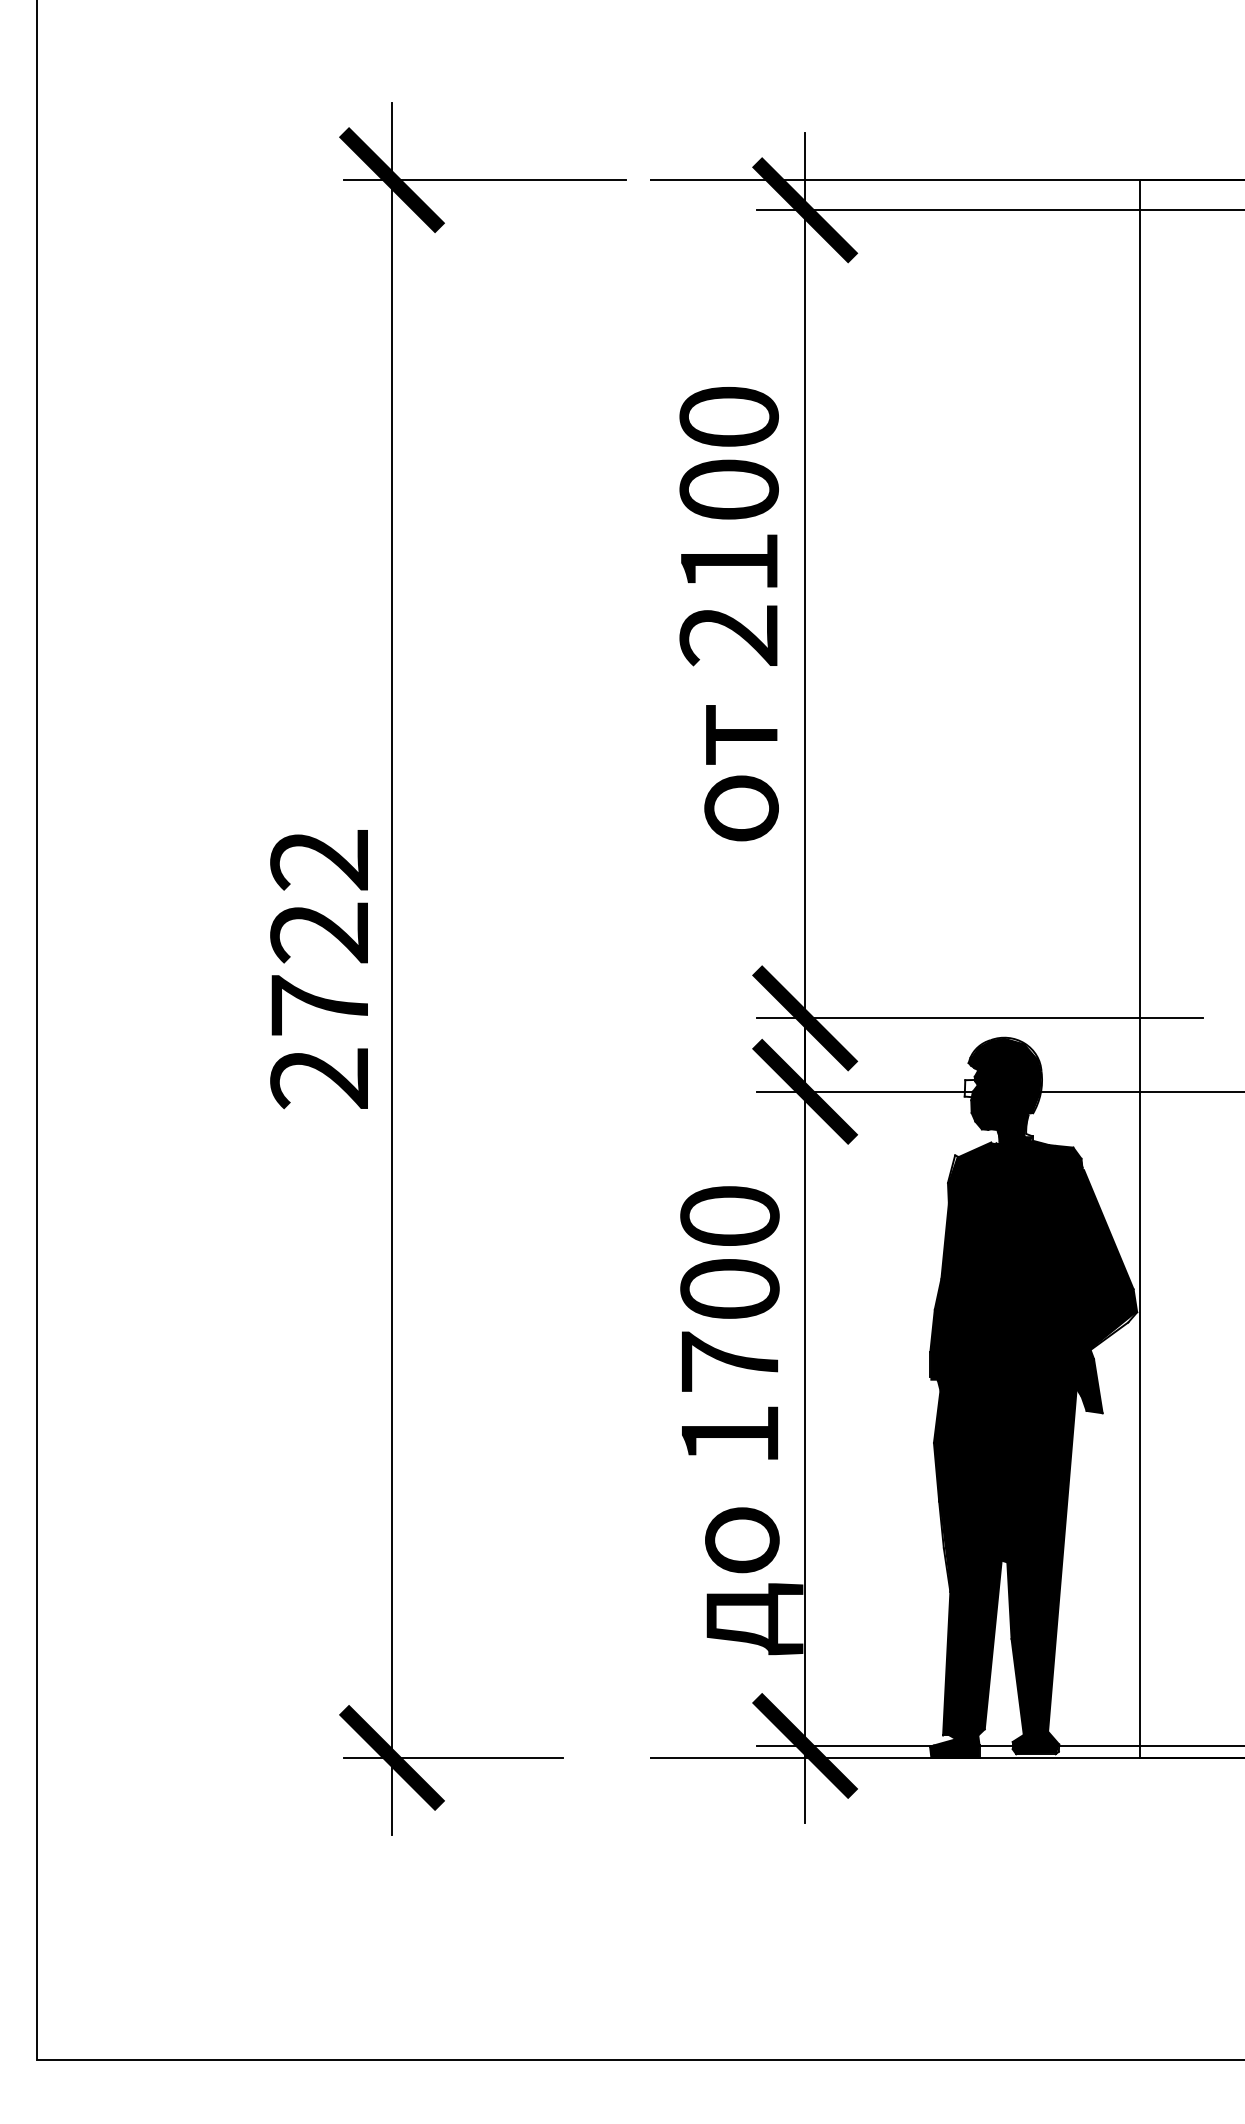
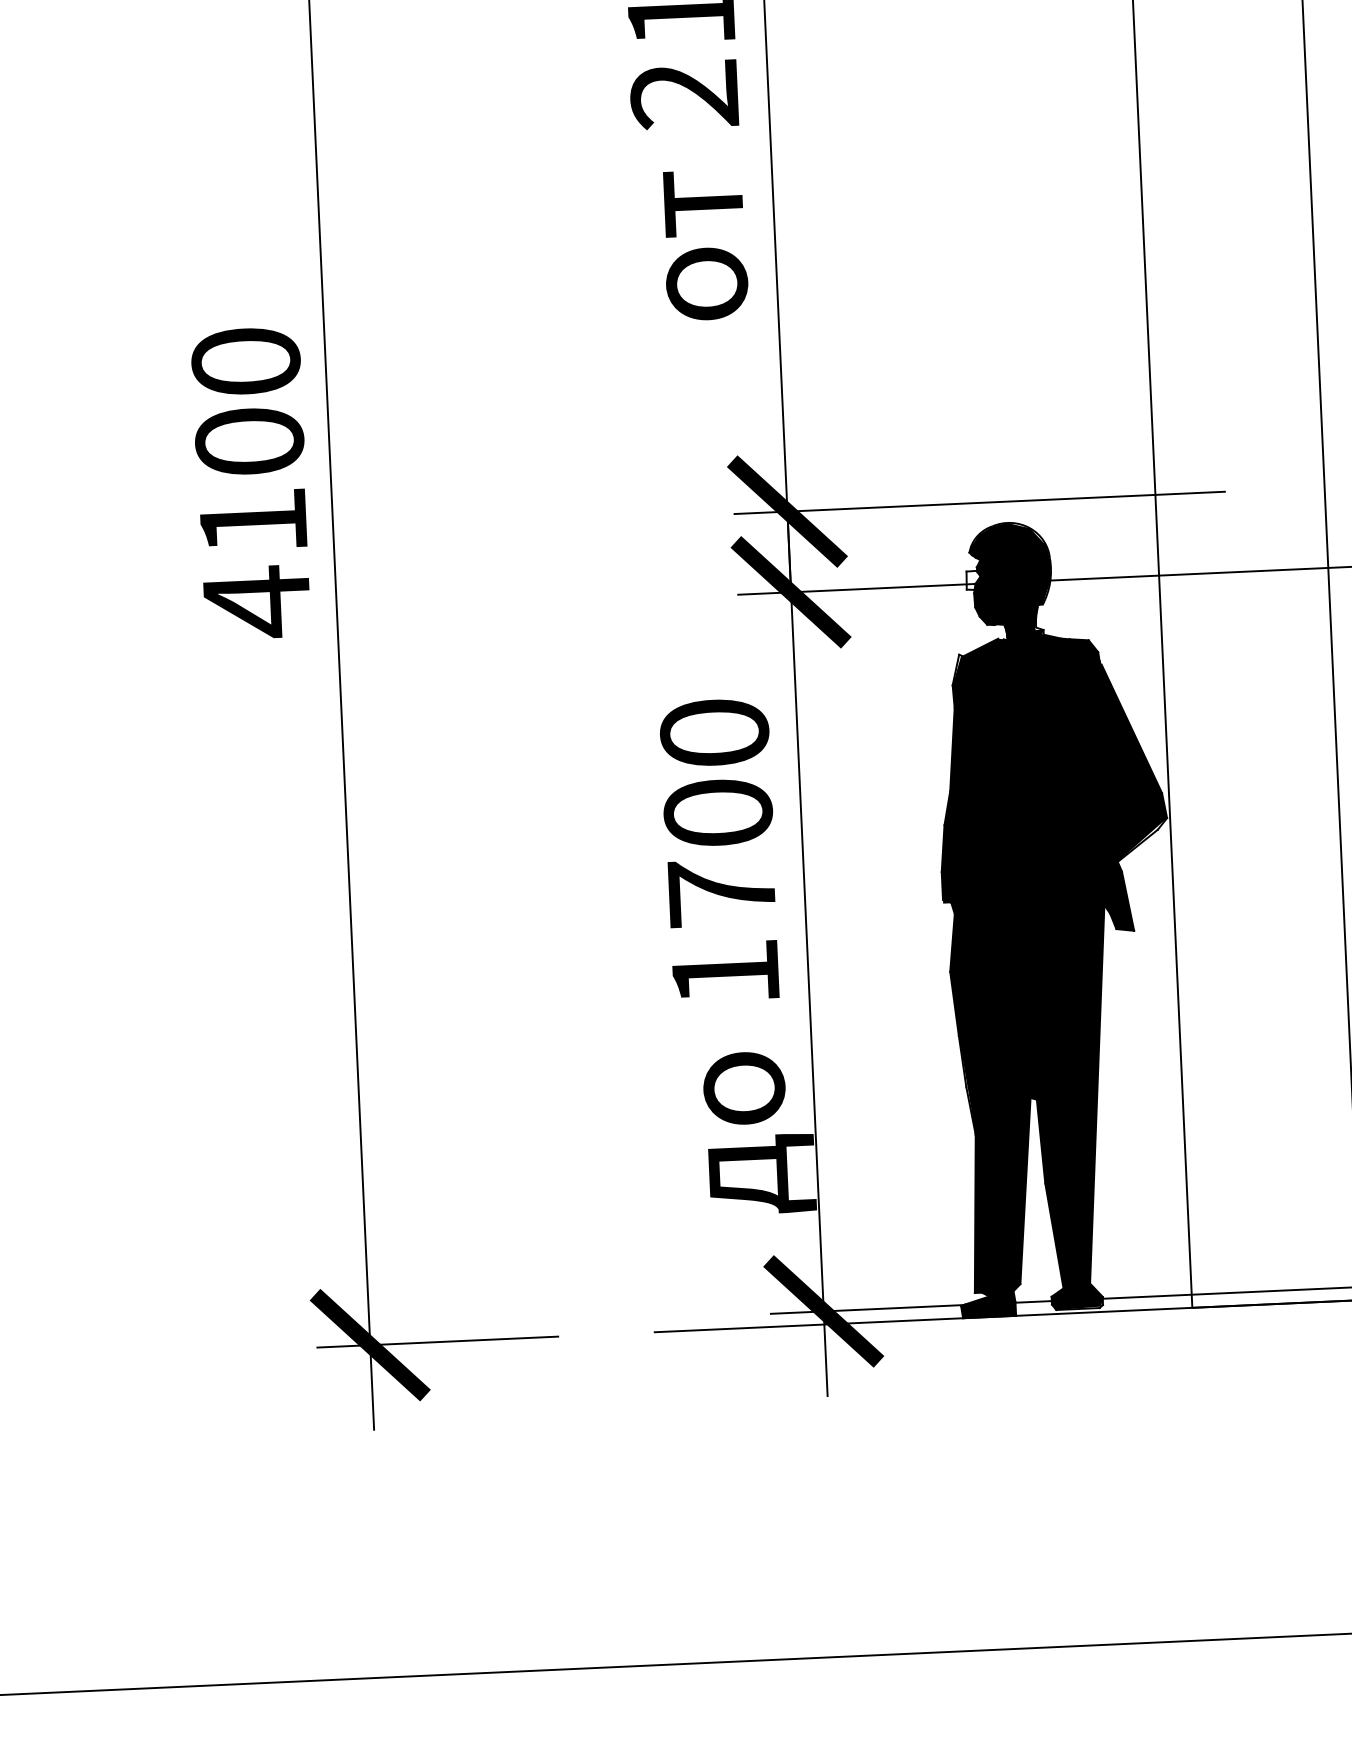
text: (319, 970) -> (251, 483), 2722 -> 4100

